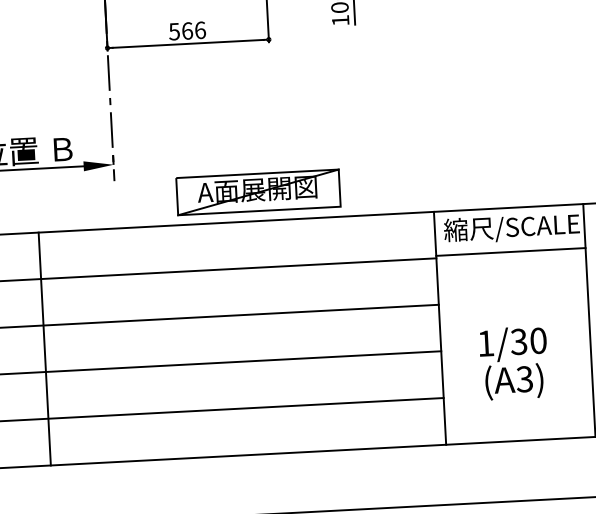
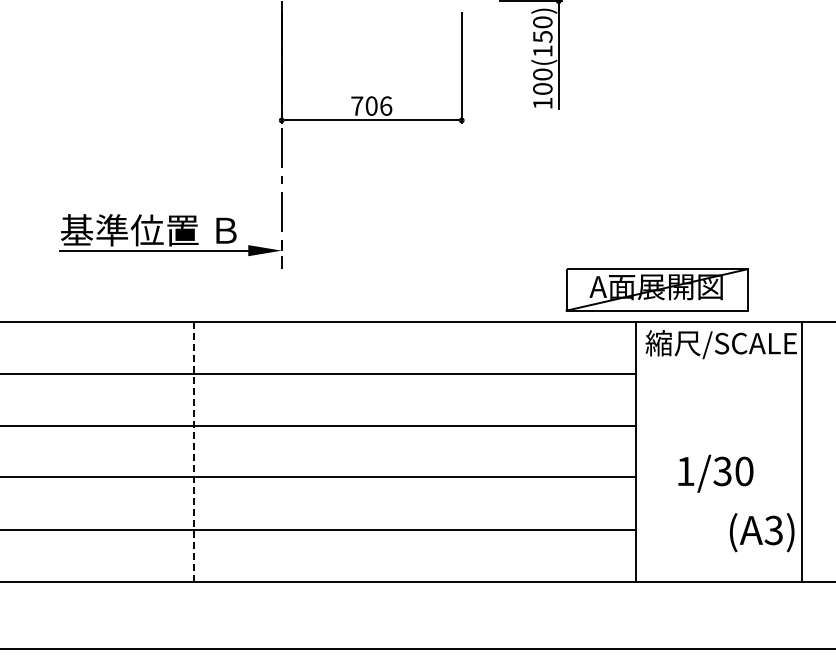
text: (180, 30) -> (364, 105), 566 -> 706
part: (257, 192) -> (656, 289), moved
line: (510, 251) -> (718, 370), removed
line: (44, 348) -> (194, 451), solid -> dashed
text: (514, 381) -> (762, 532), moved

